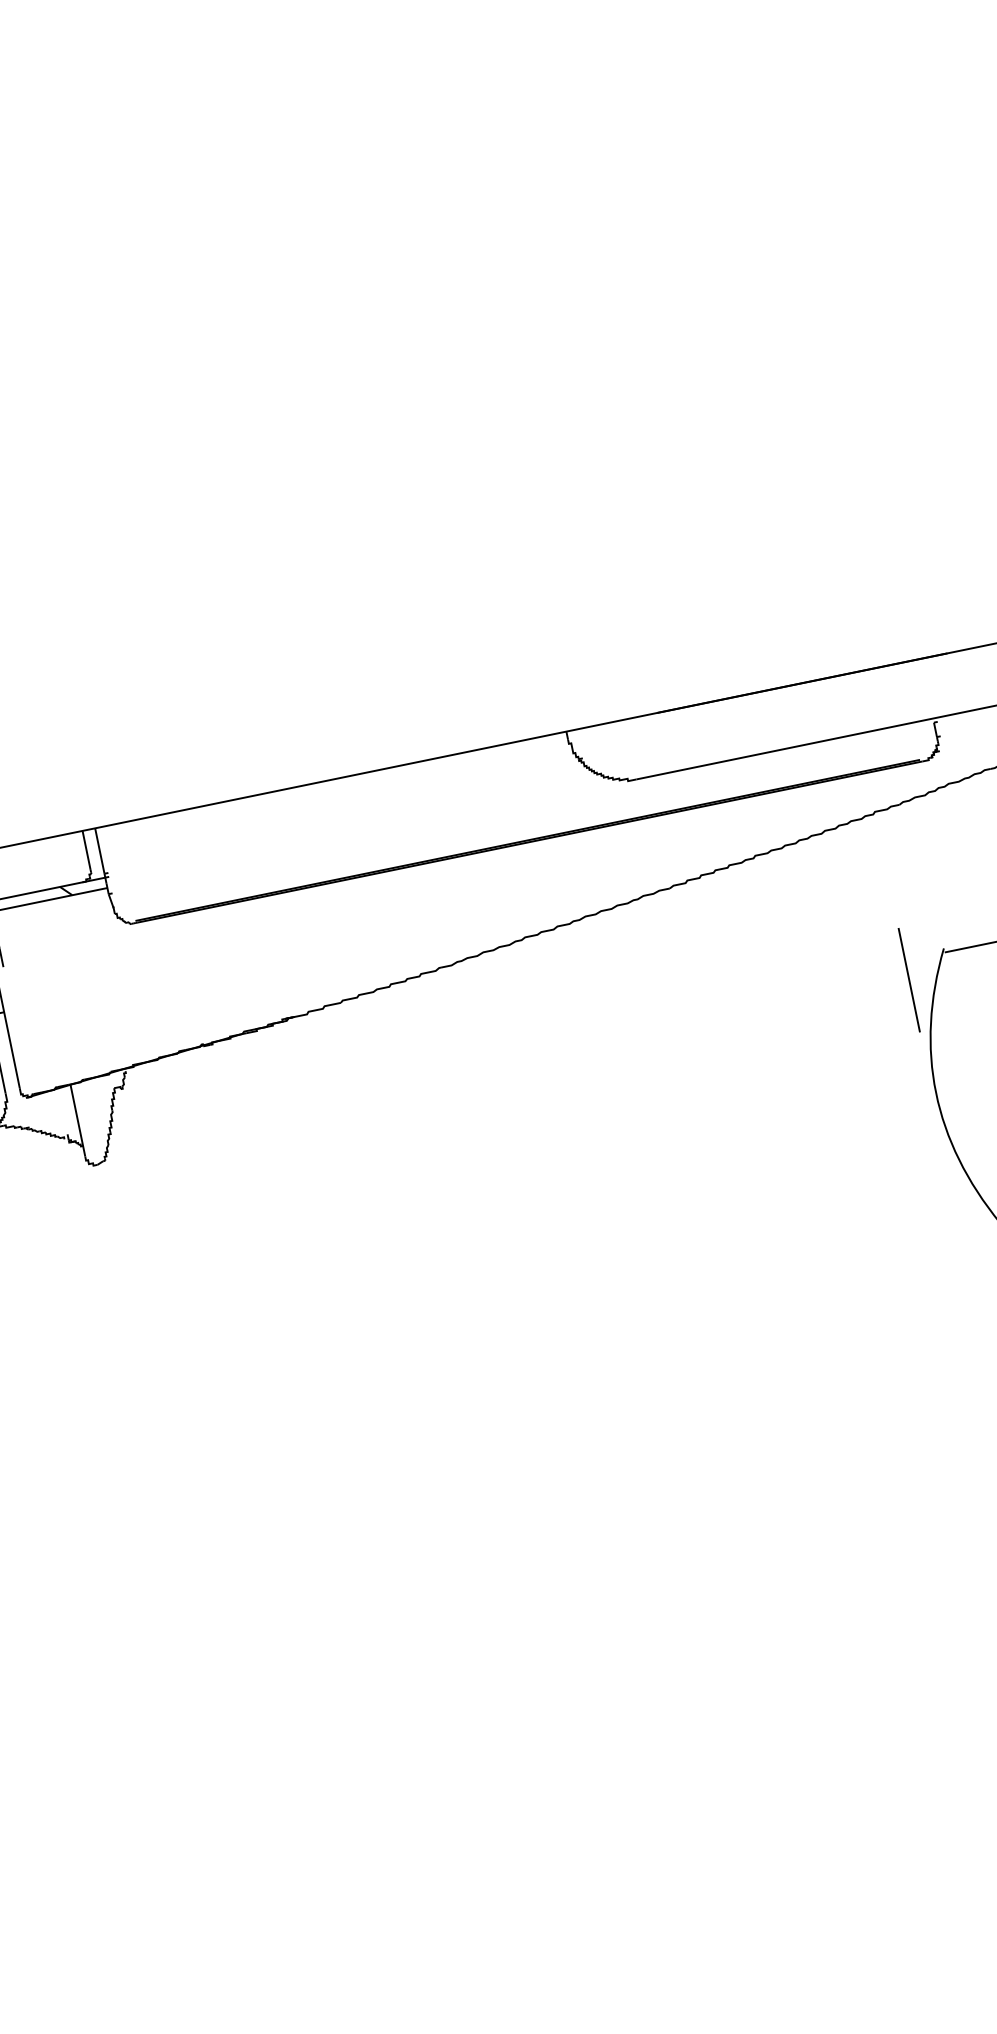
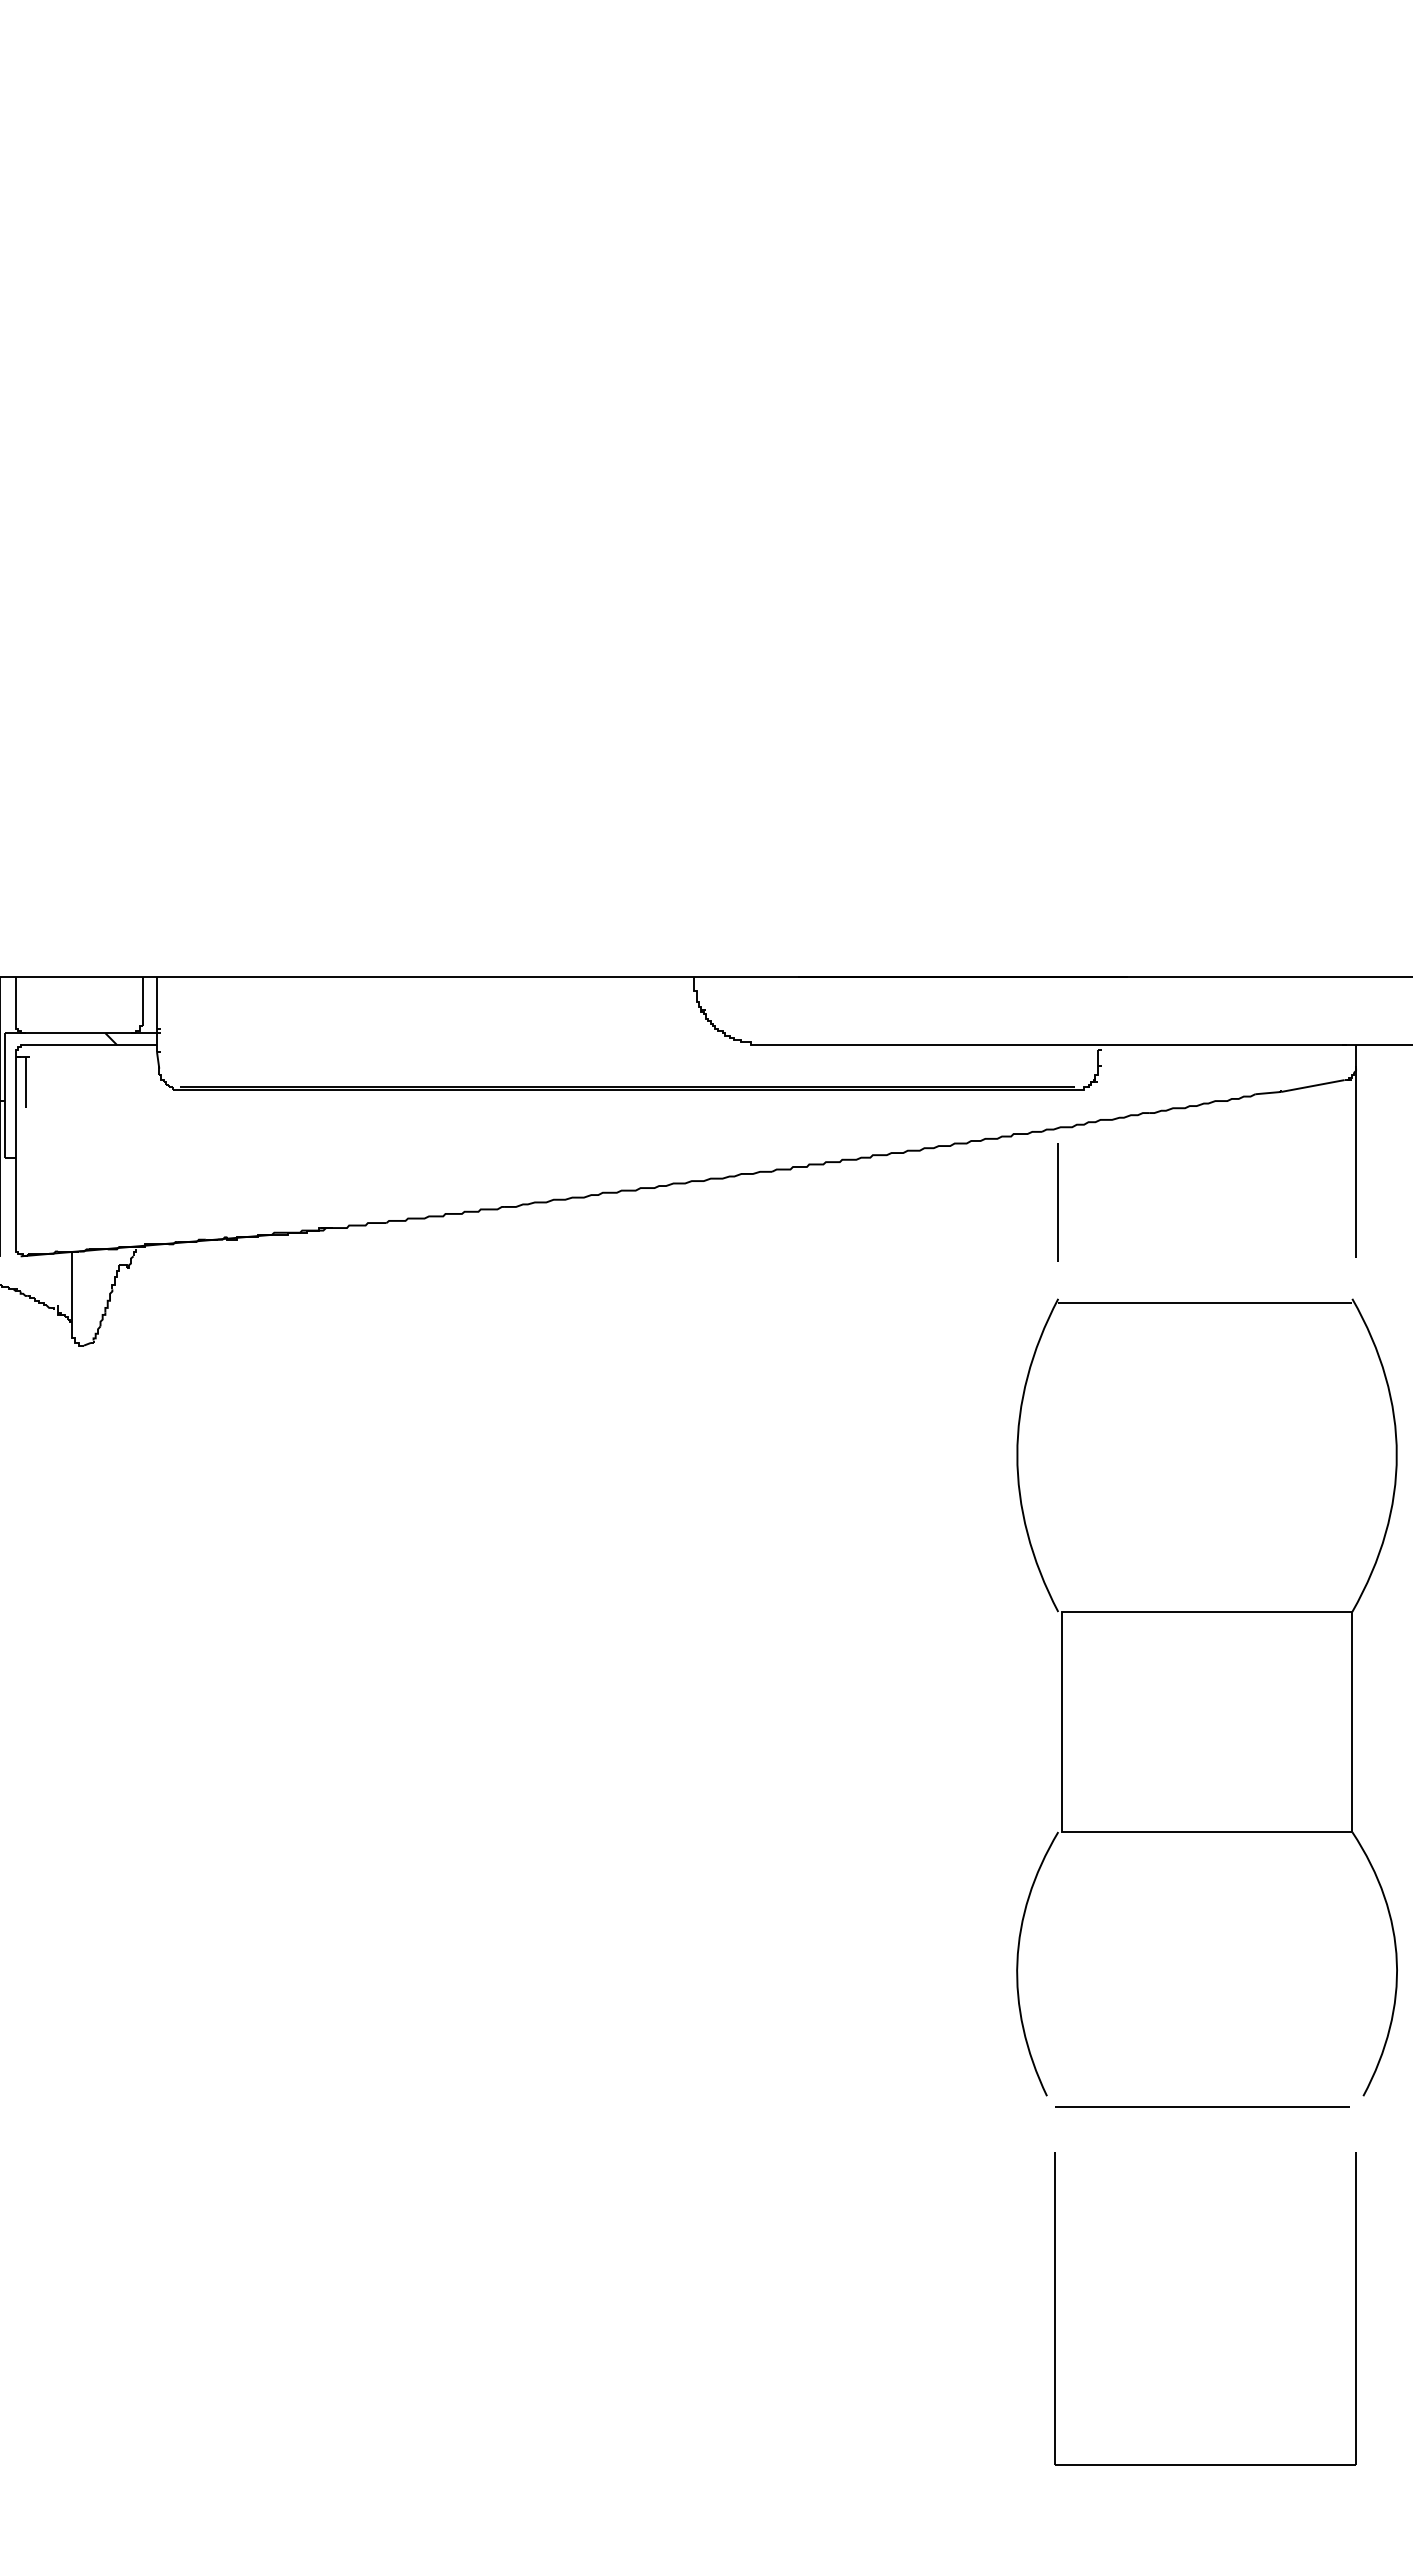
line: (908, 980) -> (1057, 1202), moved

